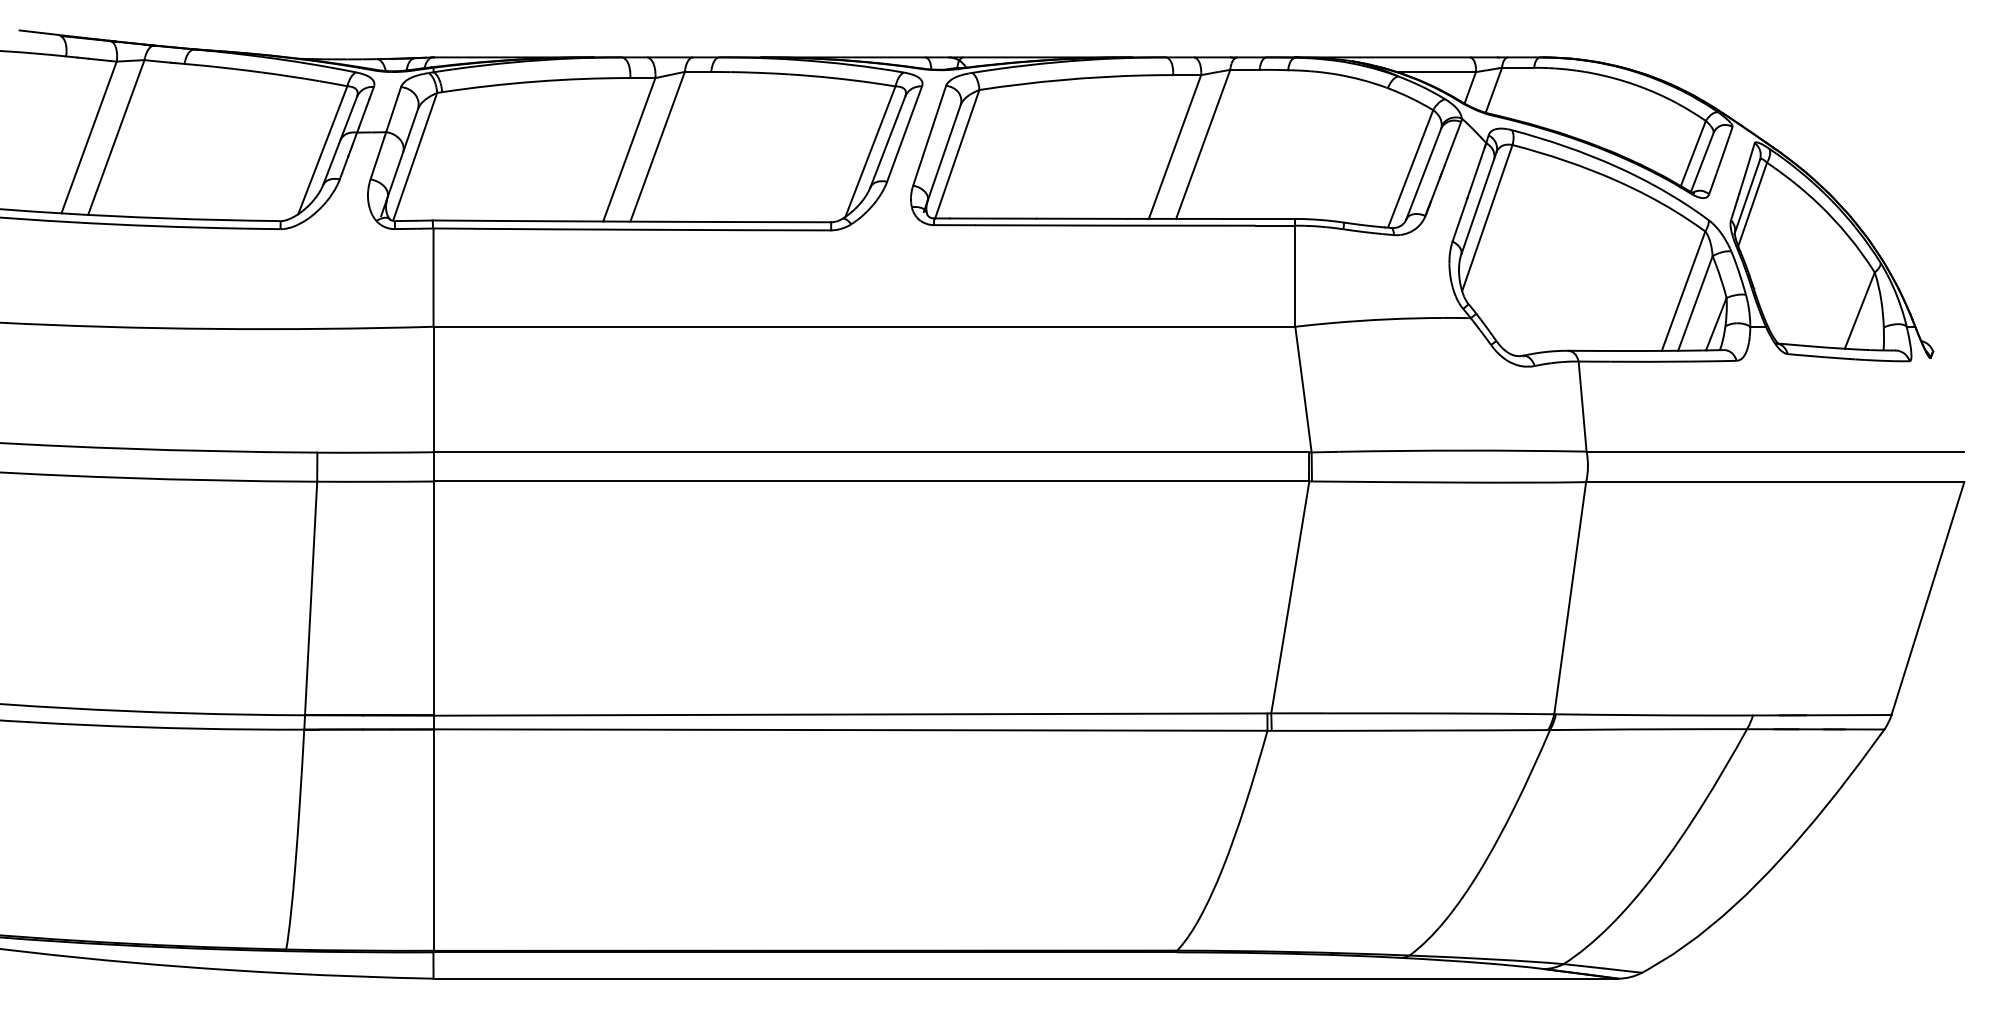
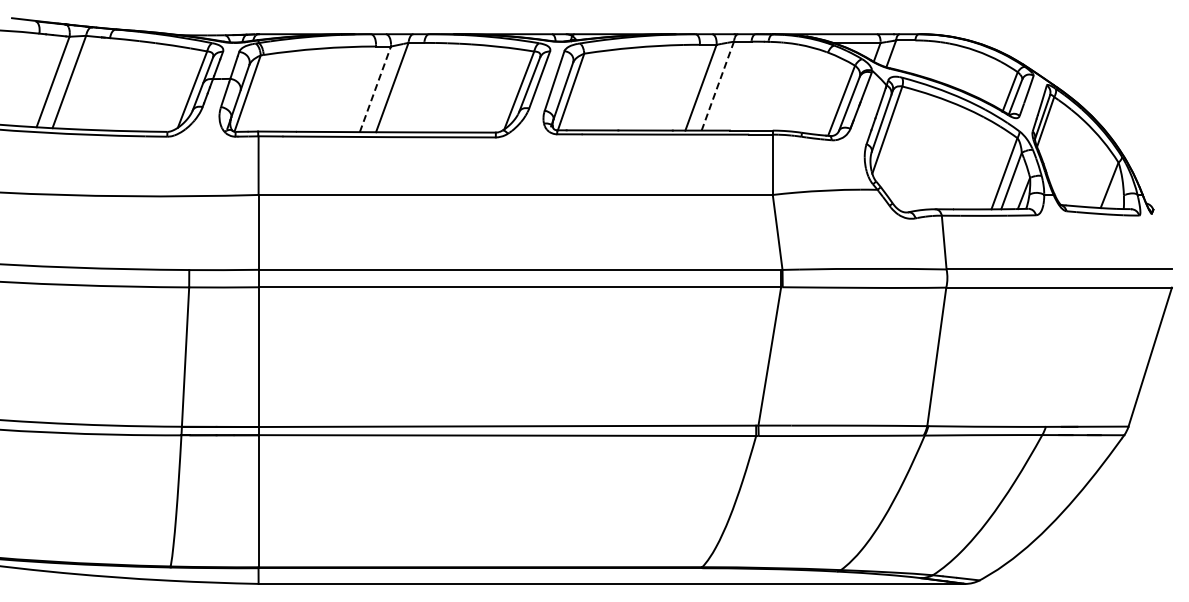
line: (1204, 143) -> (718, 85), solid -> dashed
line: (629, 150) -> (375, 89), solid -> dashed

